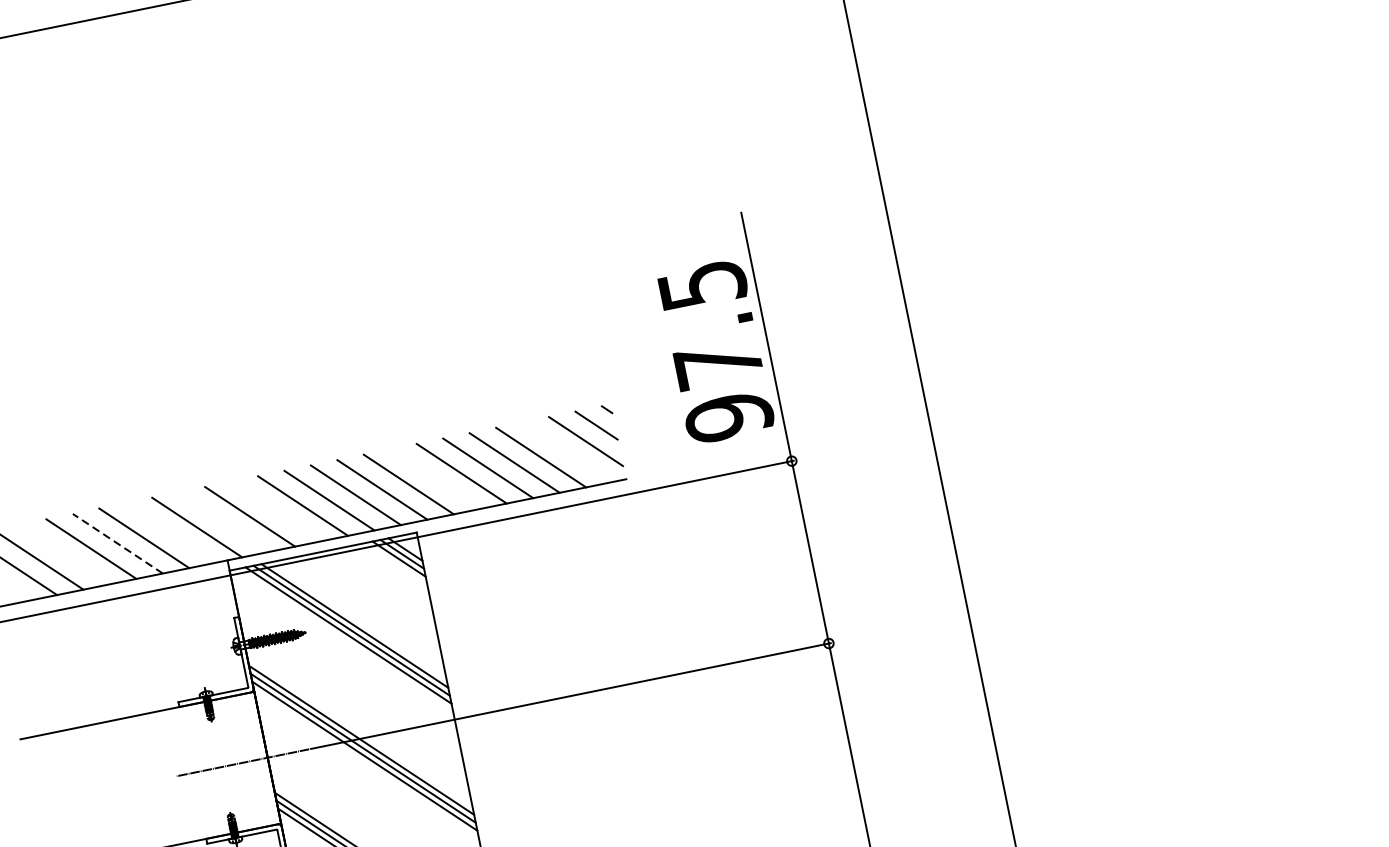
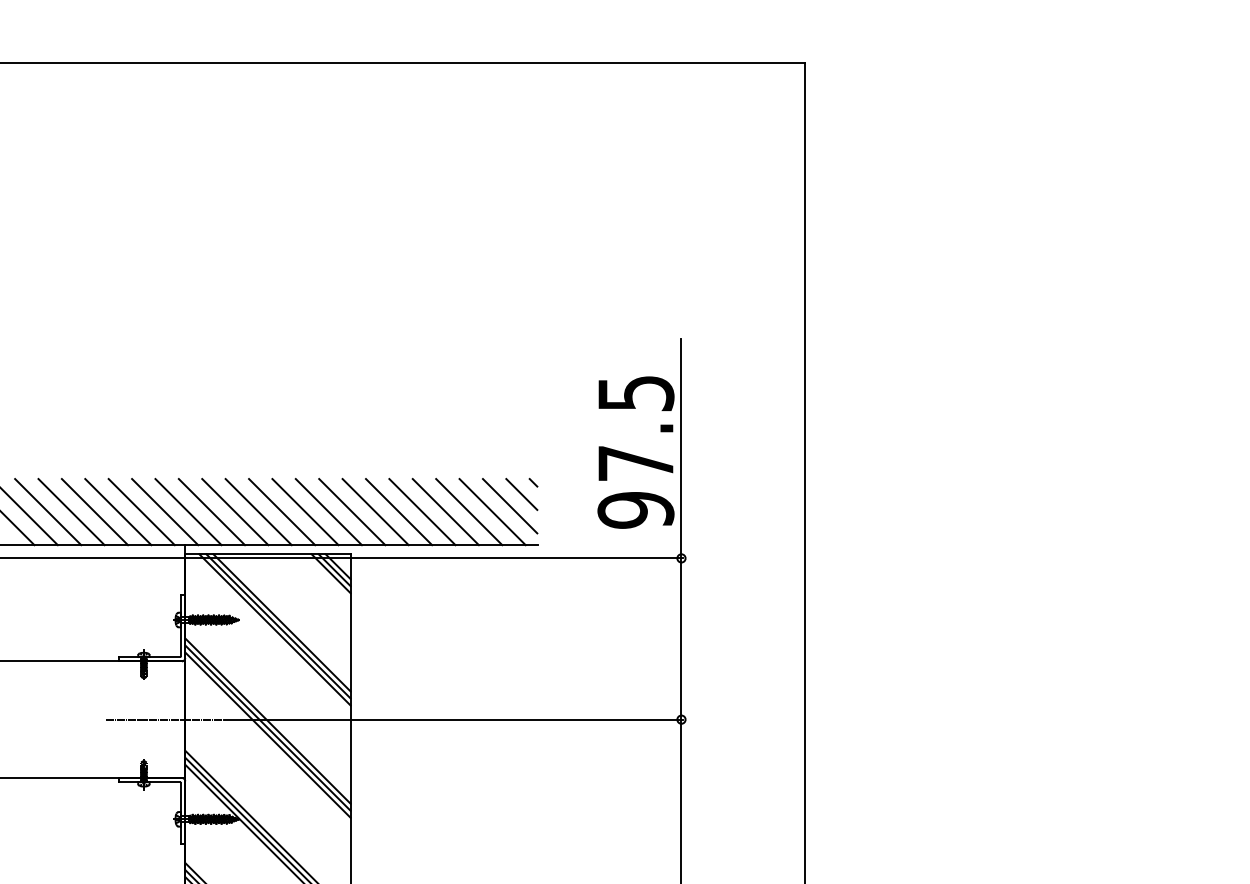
line: (567, 452) -> (492, 512), added
line: (435, 479) -> (375, 512), added
line: (276, 511) -> (235, 512), added
line: (223, 522) -> (188, 512), added
line: (170, 533) -> (141, 512), added
line: (117, 544) -> (94, 512), dashed -> solid
line: (65, 554) -> (48, 512), added

